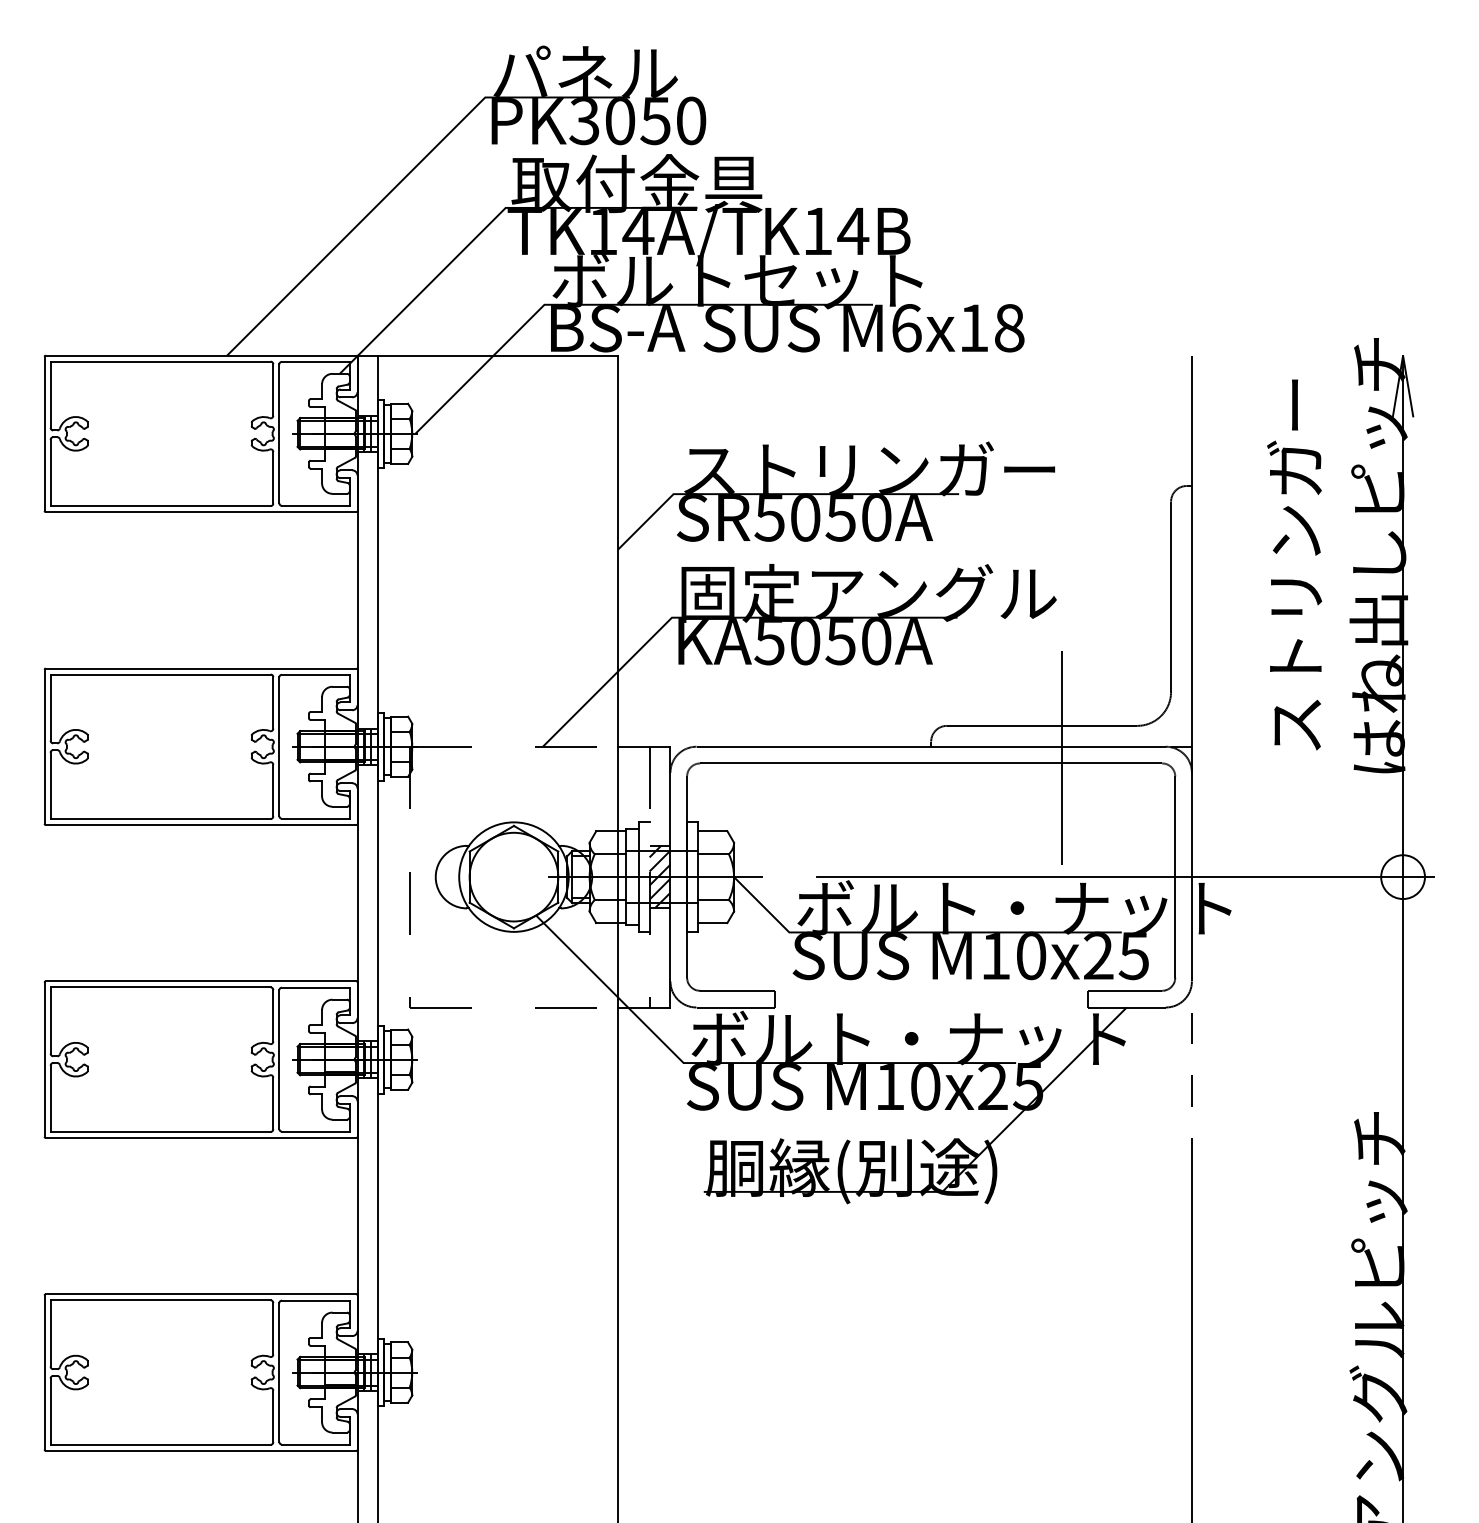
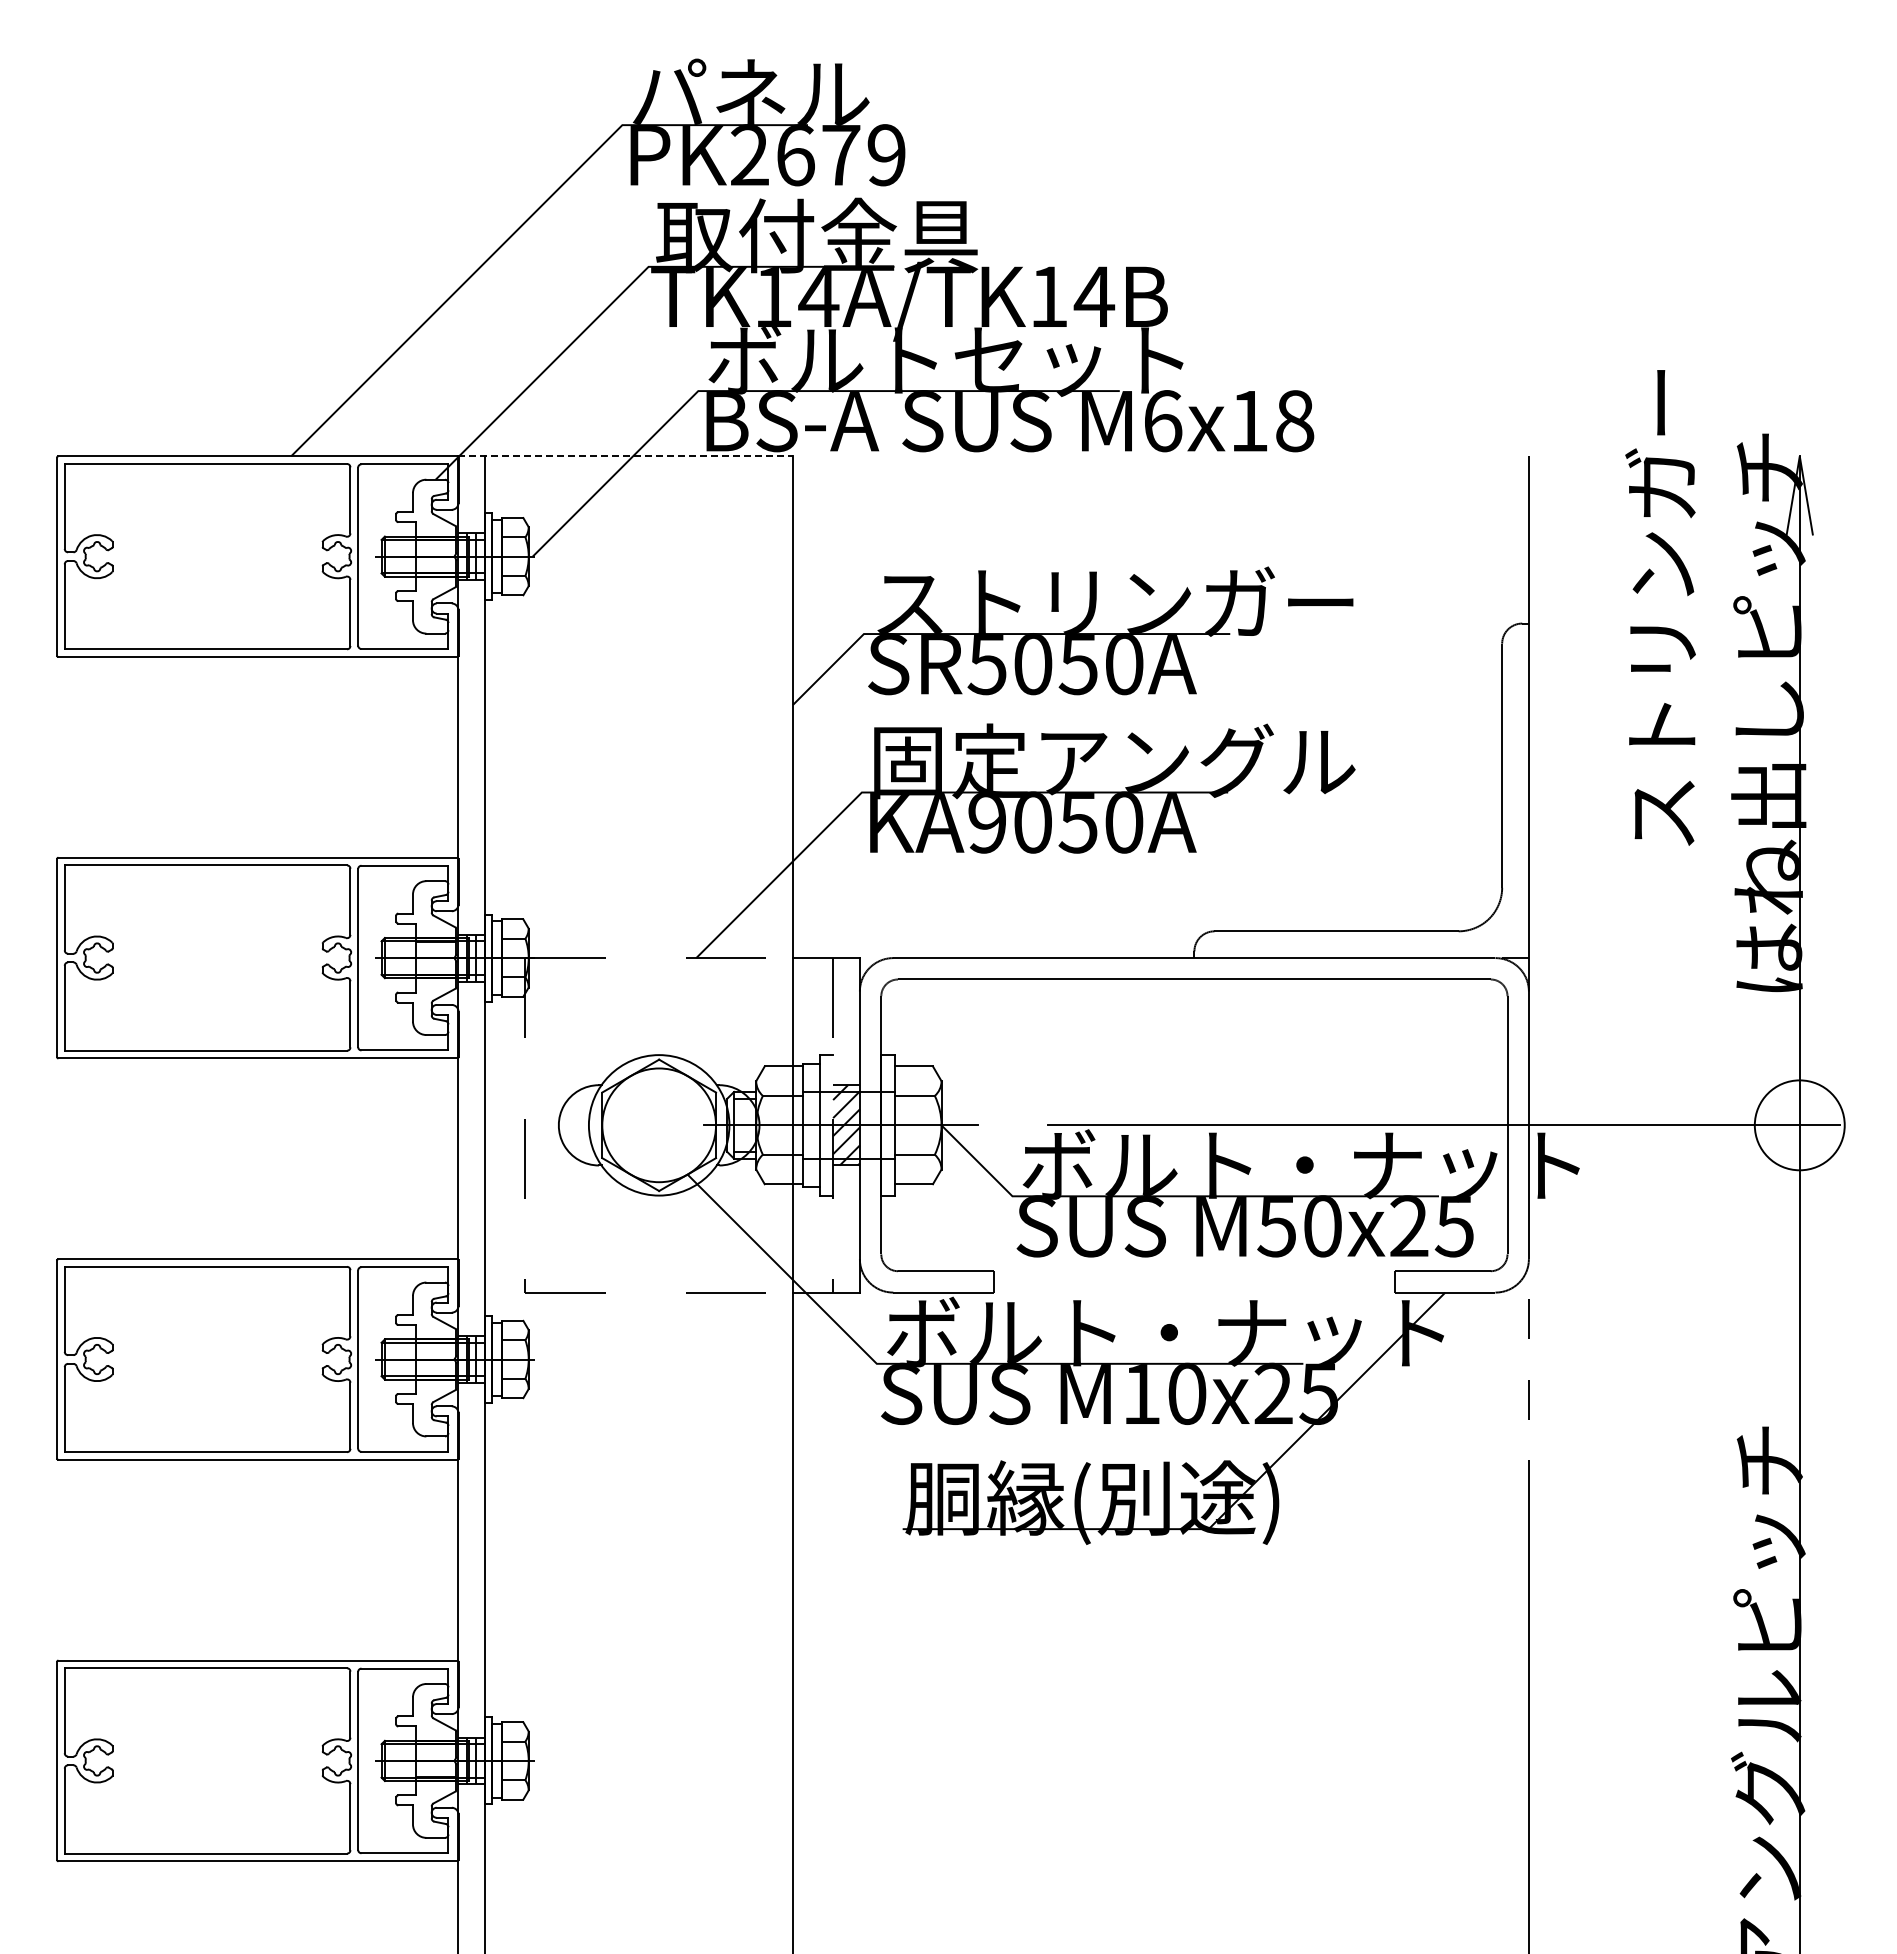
text: (637, 121) -> (817, 155), PK3050 -> PK2679
line: (488, 355) -> (626, 456), solid -> dashed
text: (1294, 564) -> (1660, 607), moved
text: (769, 641) -> (986, 823), KA5050A -> KA9050A
line: (1061, 757) -> (1361, 972), removed
circle: (1402, 877) -> (1799, 1125), size x1.6
text: (995, 956) -> (1276, 1227), M10x25 -> M50x25

